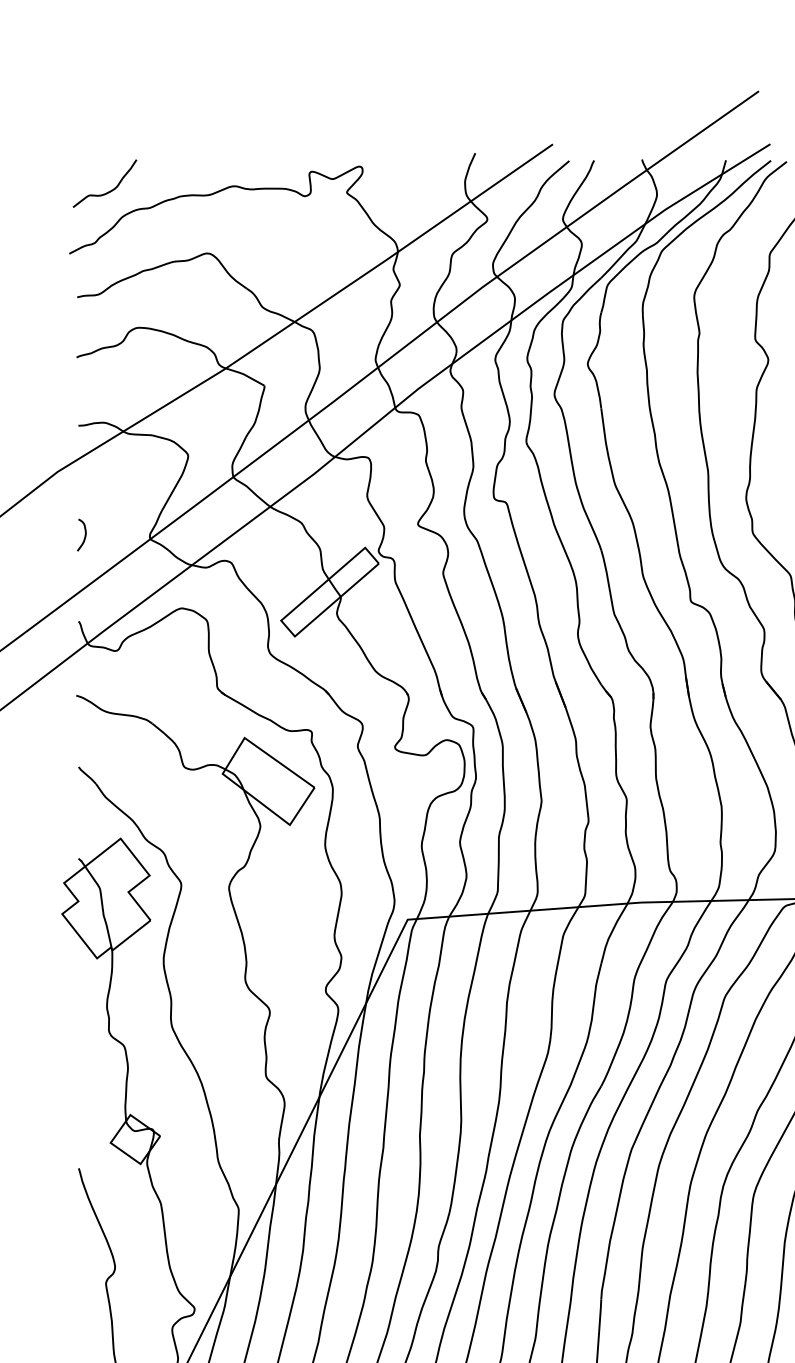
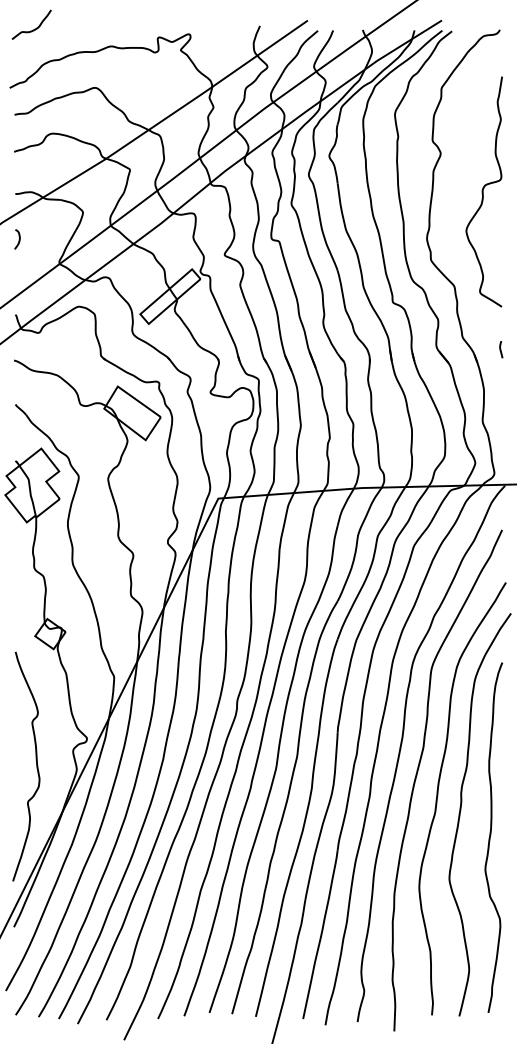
curve: (109, 189) -> (34, 28), moved
curve: (83, 535) -> (18, 239), moved

